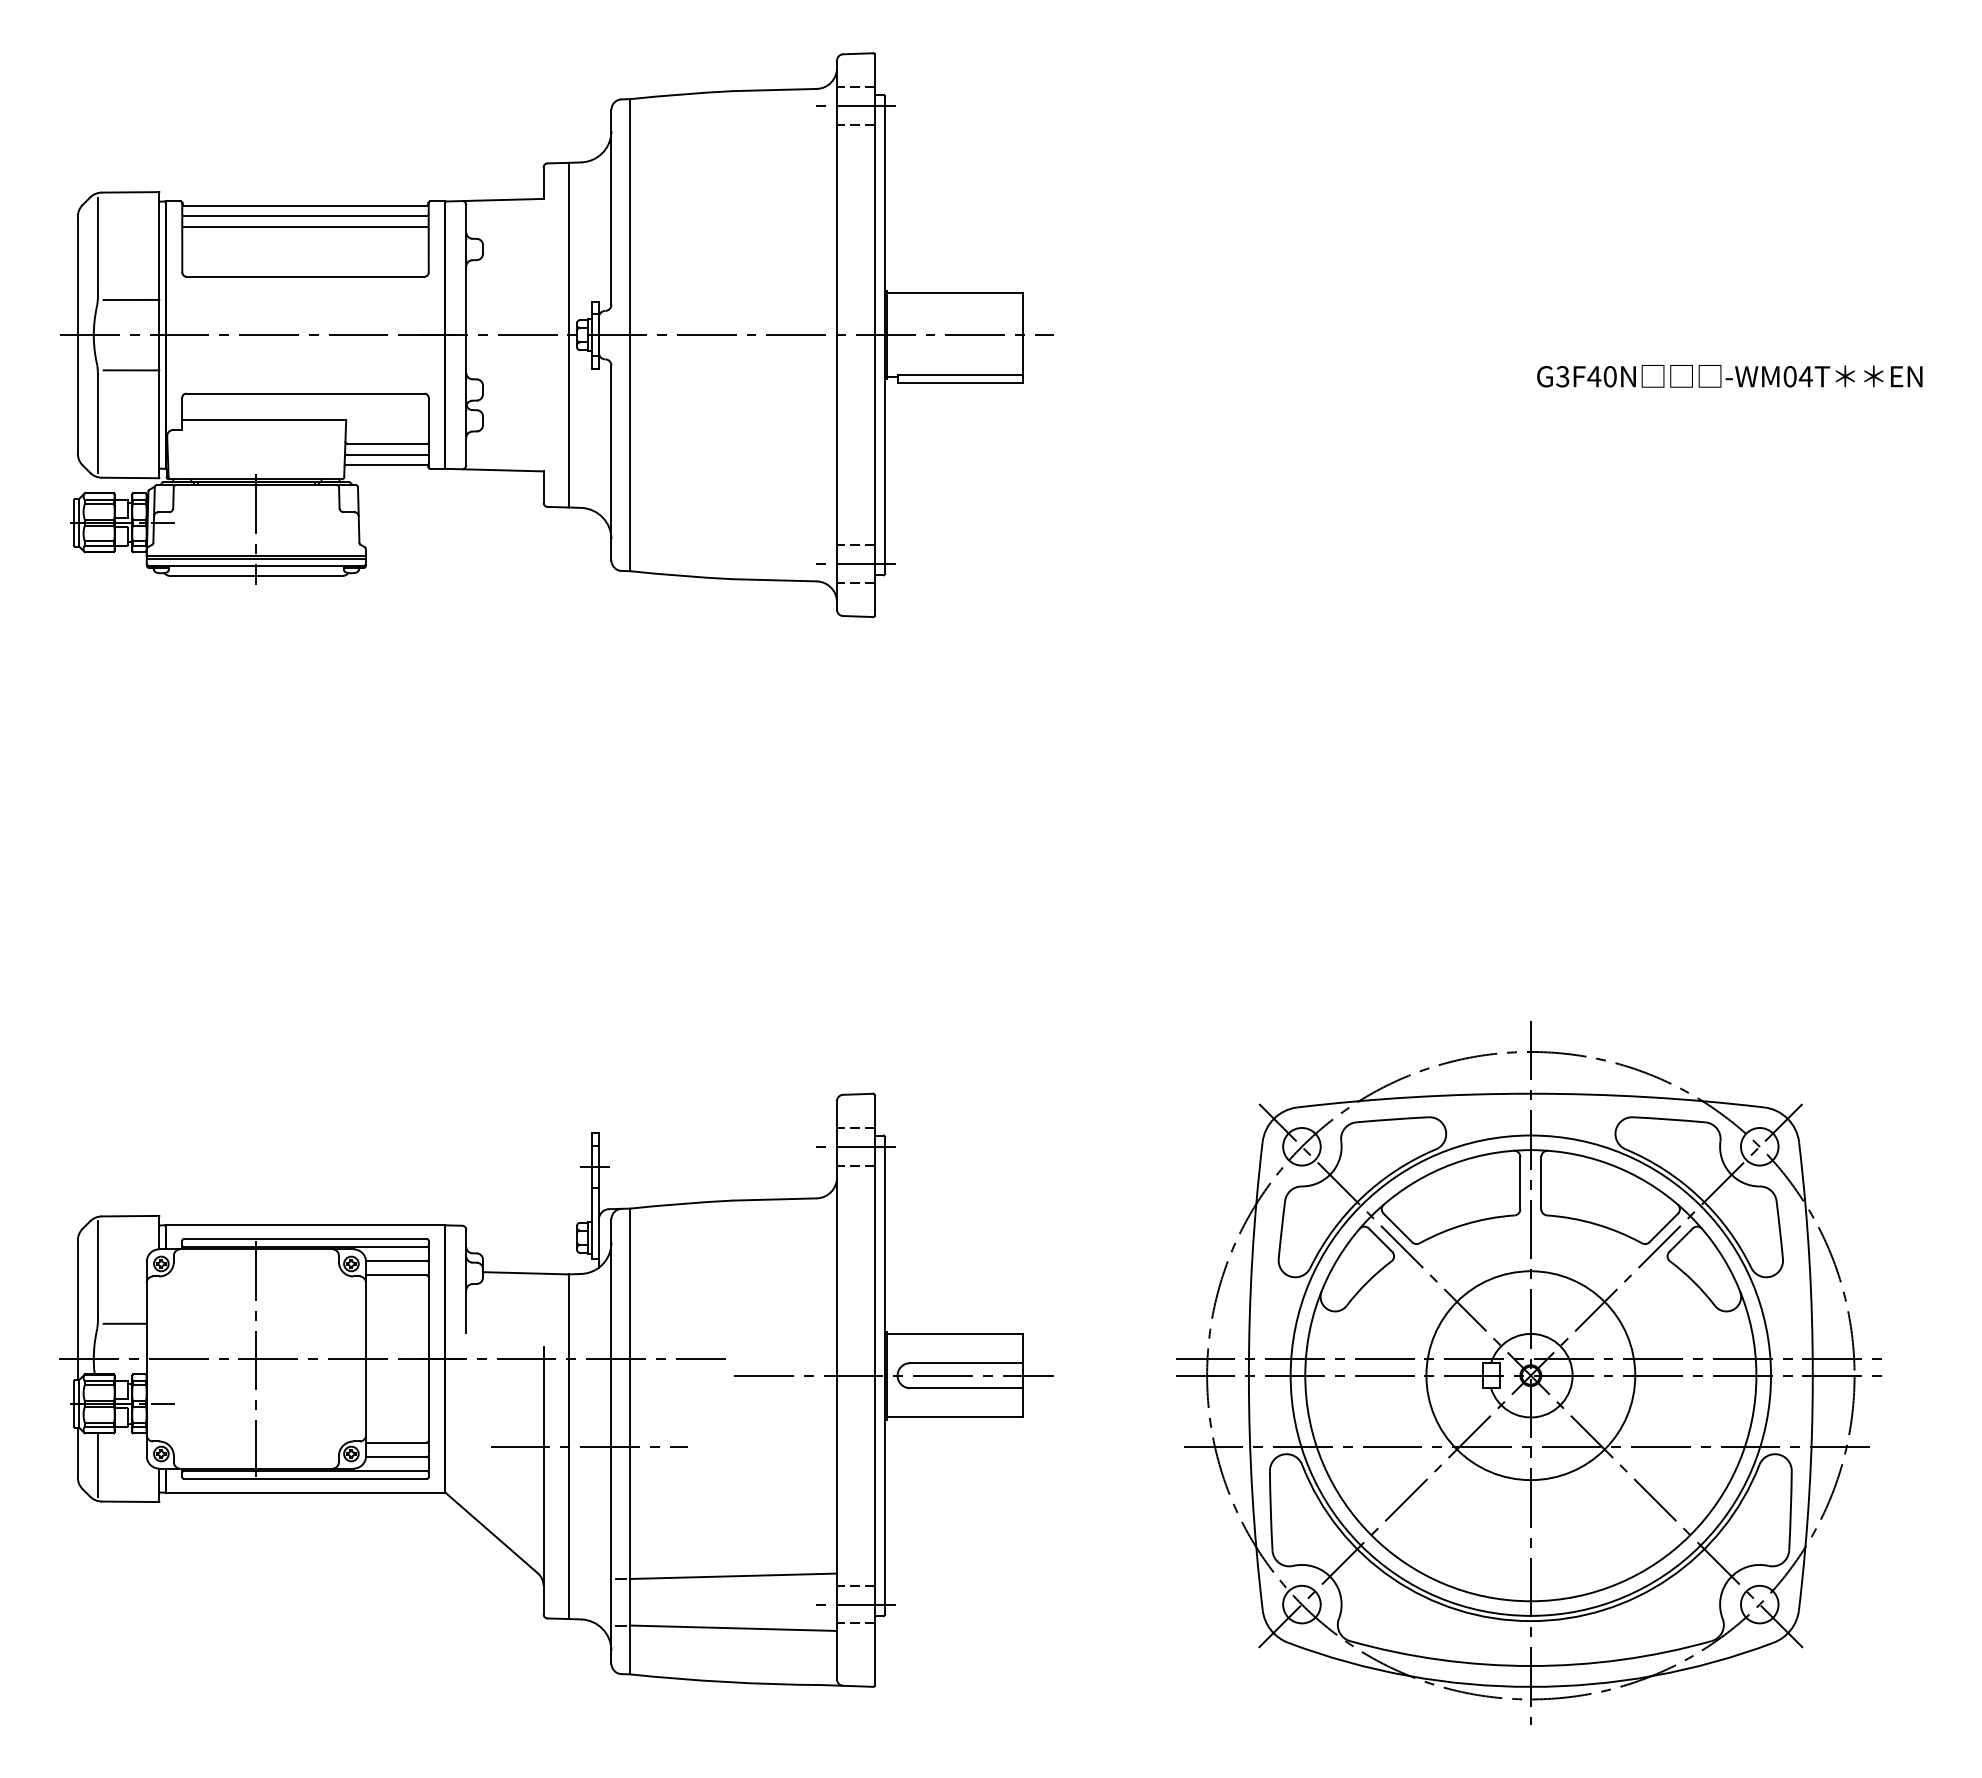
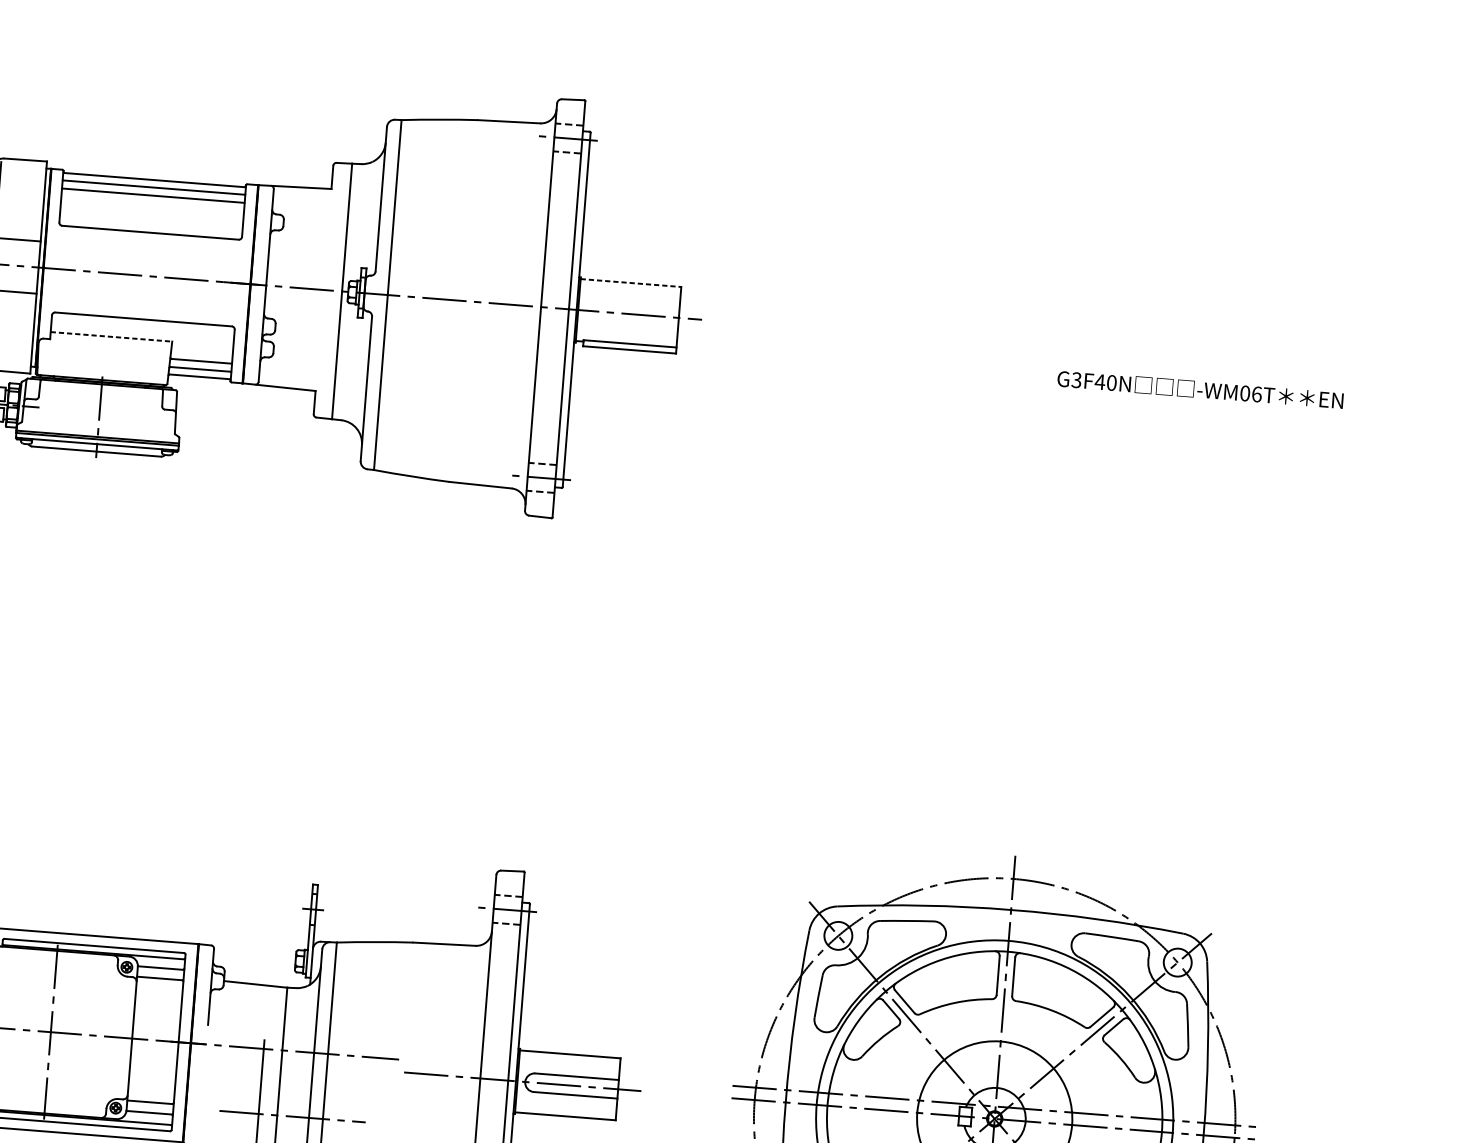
line: (955, 293) -> (631, 283), solid -> dashed
text: (1805, 376) -> (1256, 394), -WM04T -> -WM06T
line: (264, 420) -> (111, 336), solid -> dashed

